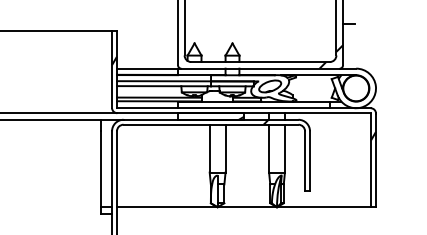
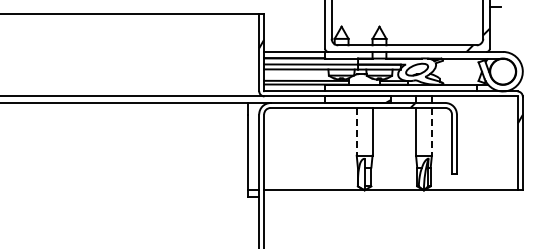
line: (209, 148) -> (356, 131), solid -> dashed
line: (284, 148) -> (431, 131), solid -> dashed

